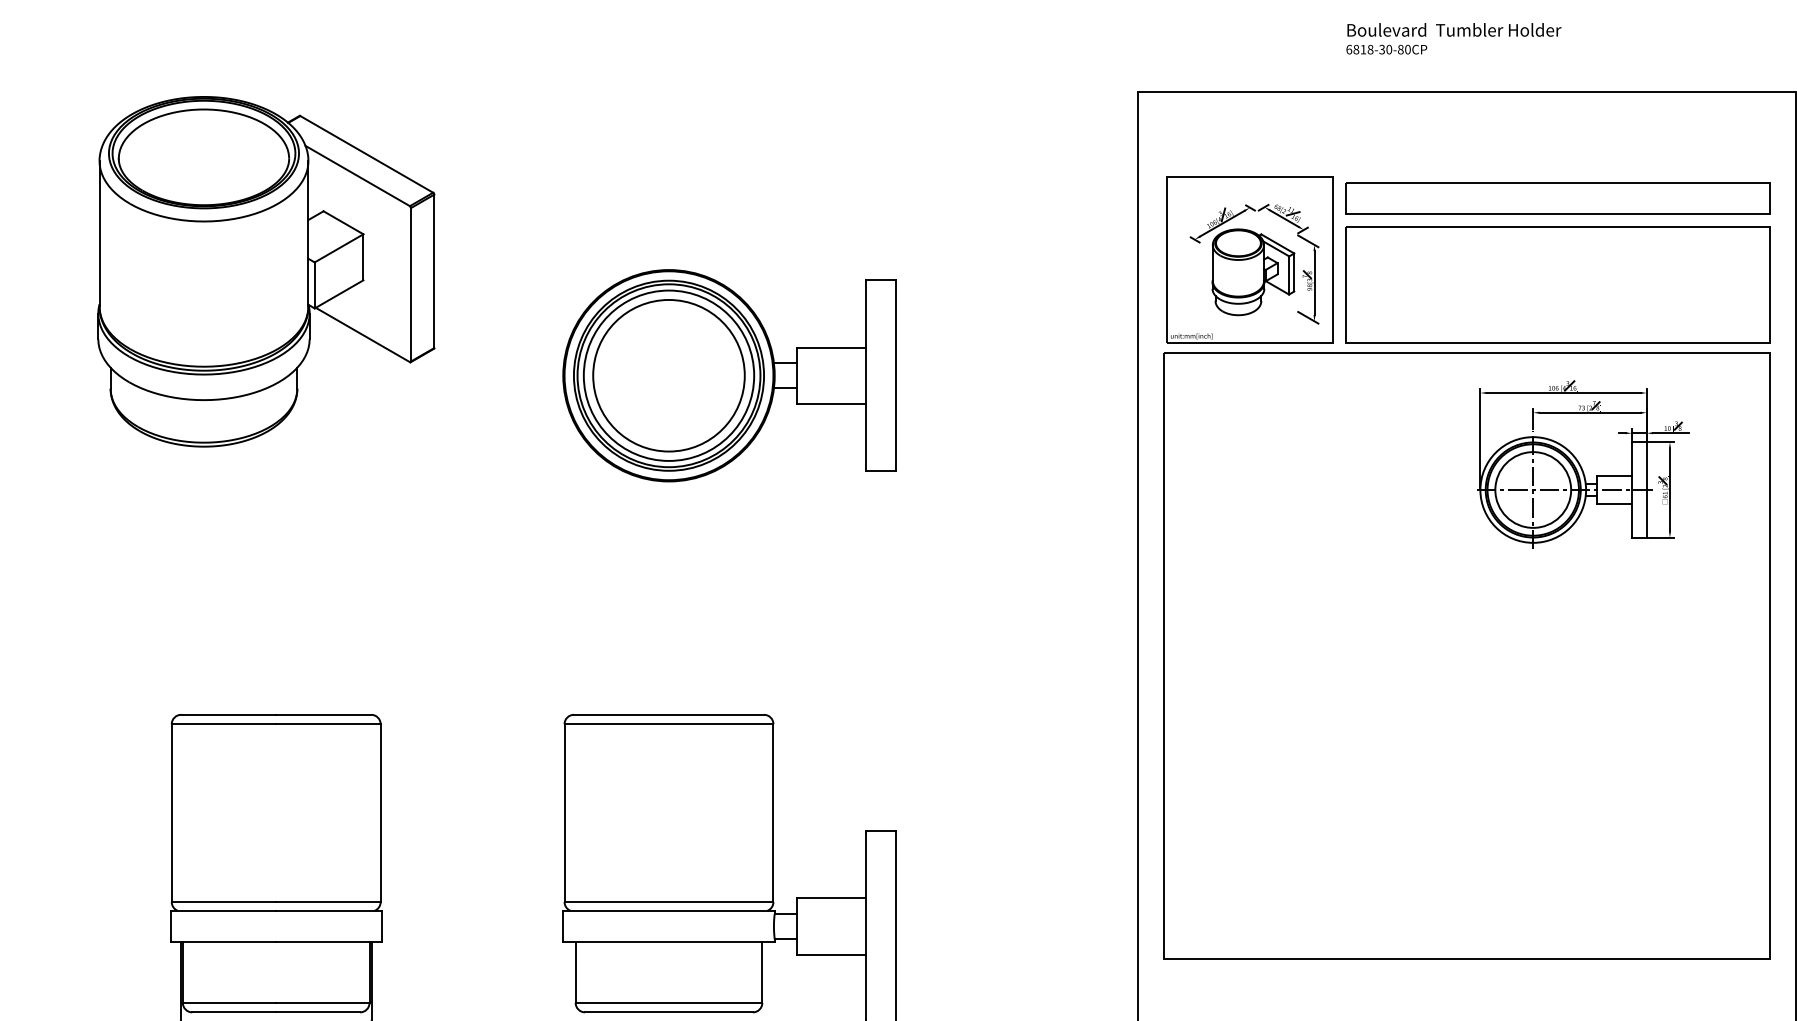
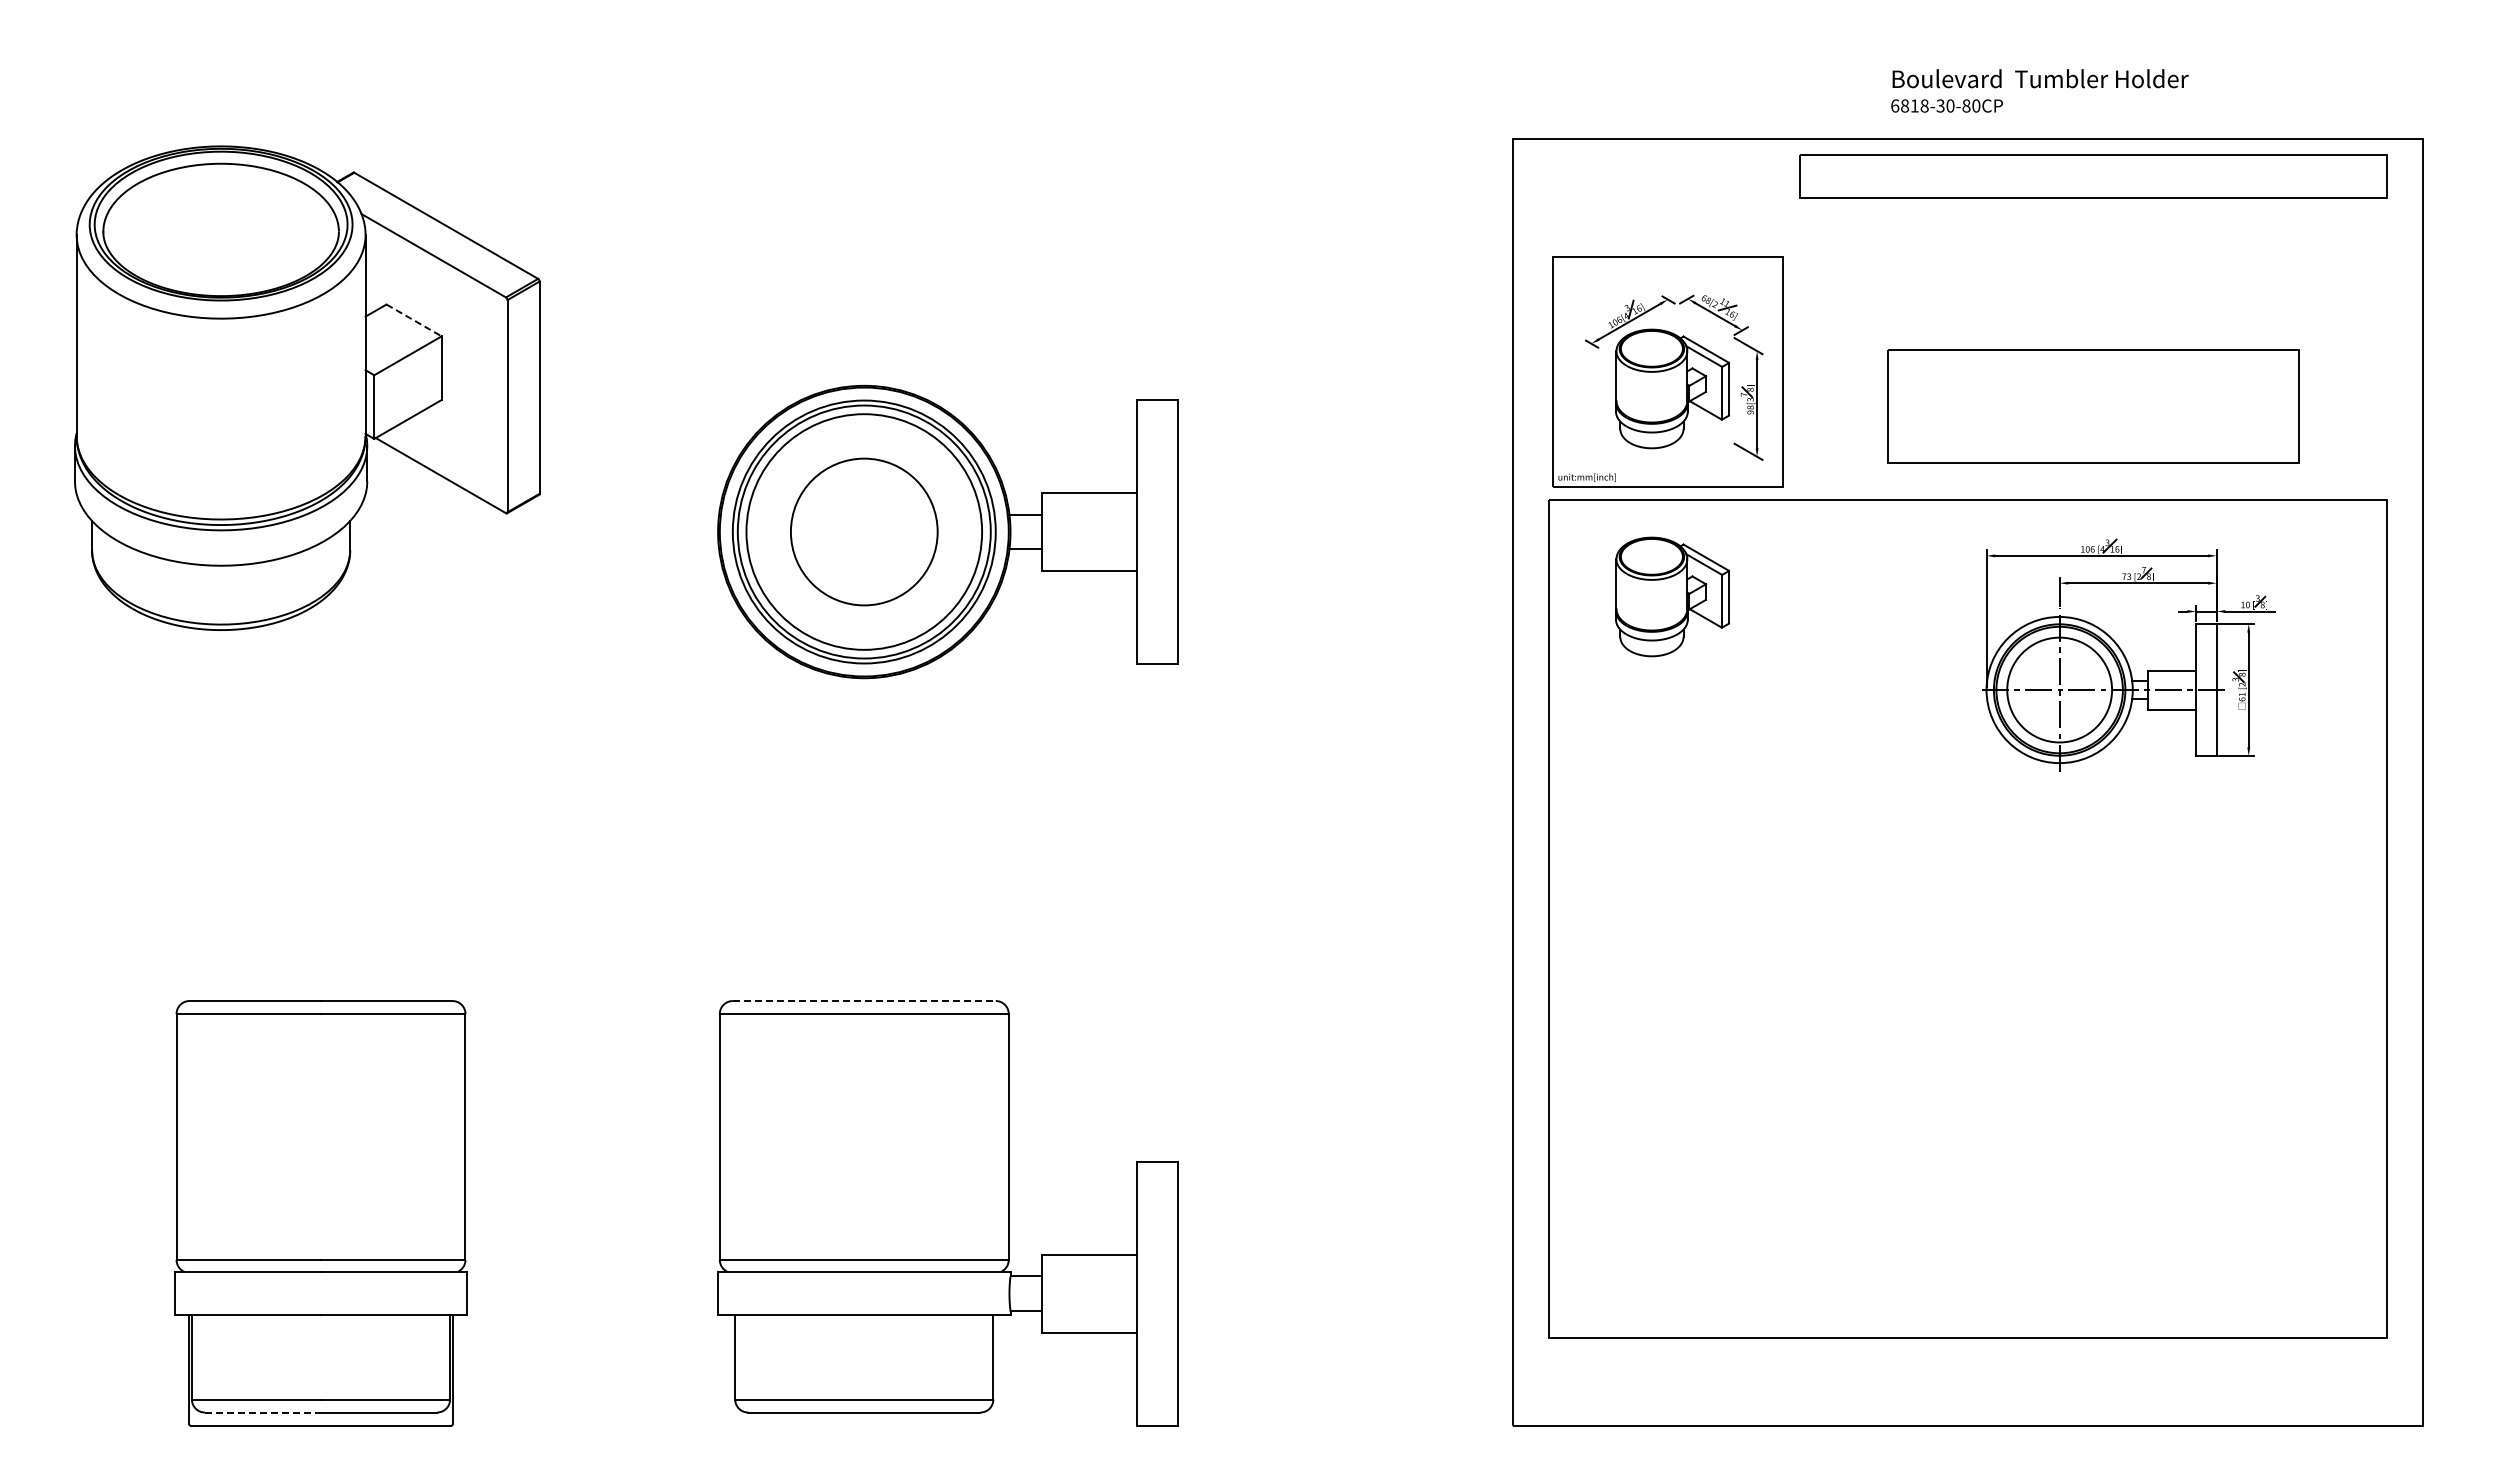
text: (1453, 38) -> (2039, 90), moved
part: (1557, 198) -> (2093, 176), moved
line: (343, 222) -> (414, 320), solid -> dashed
part: (1557, 285) -> (2093, 406), size x0.7
circle: (669, 375) -> (864, 531), size x0.7
part: (1253, 422) -> (1672, 596), added
line: (669, 715) -> (864, 1001), solid -> dashed
line: (234, 1012) -> (263, 1412), solid -> dashed

